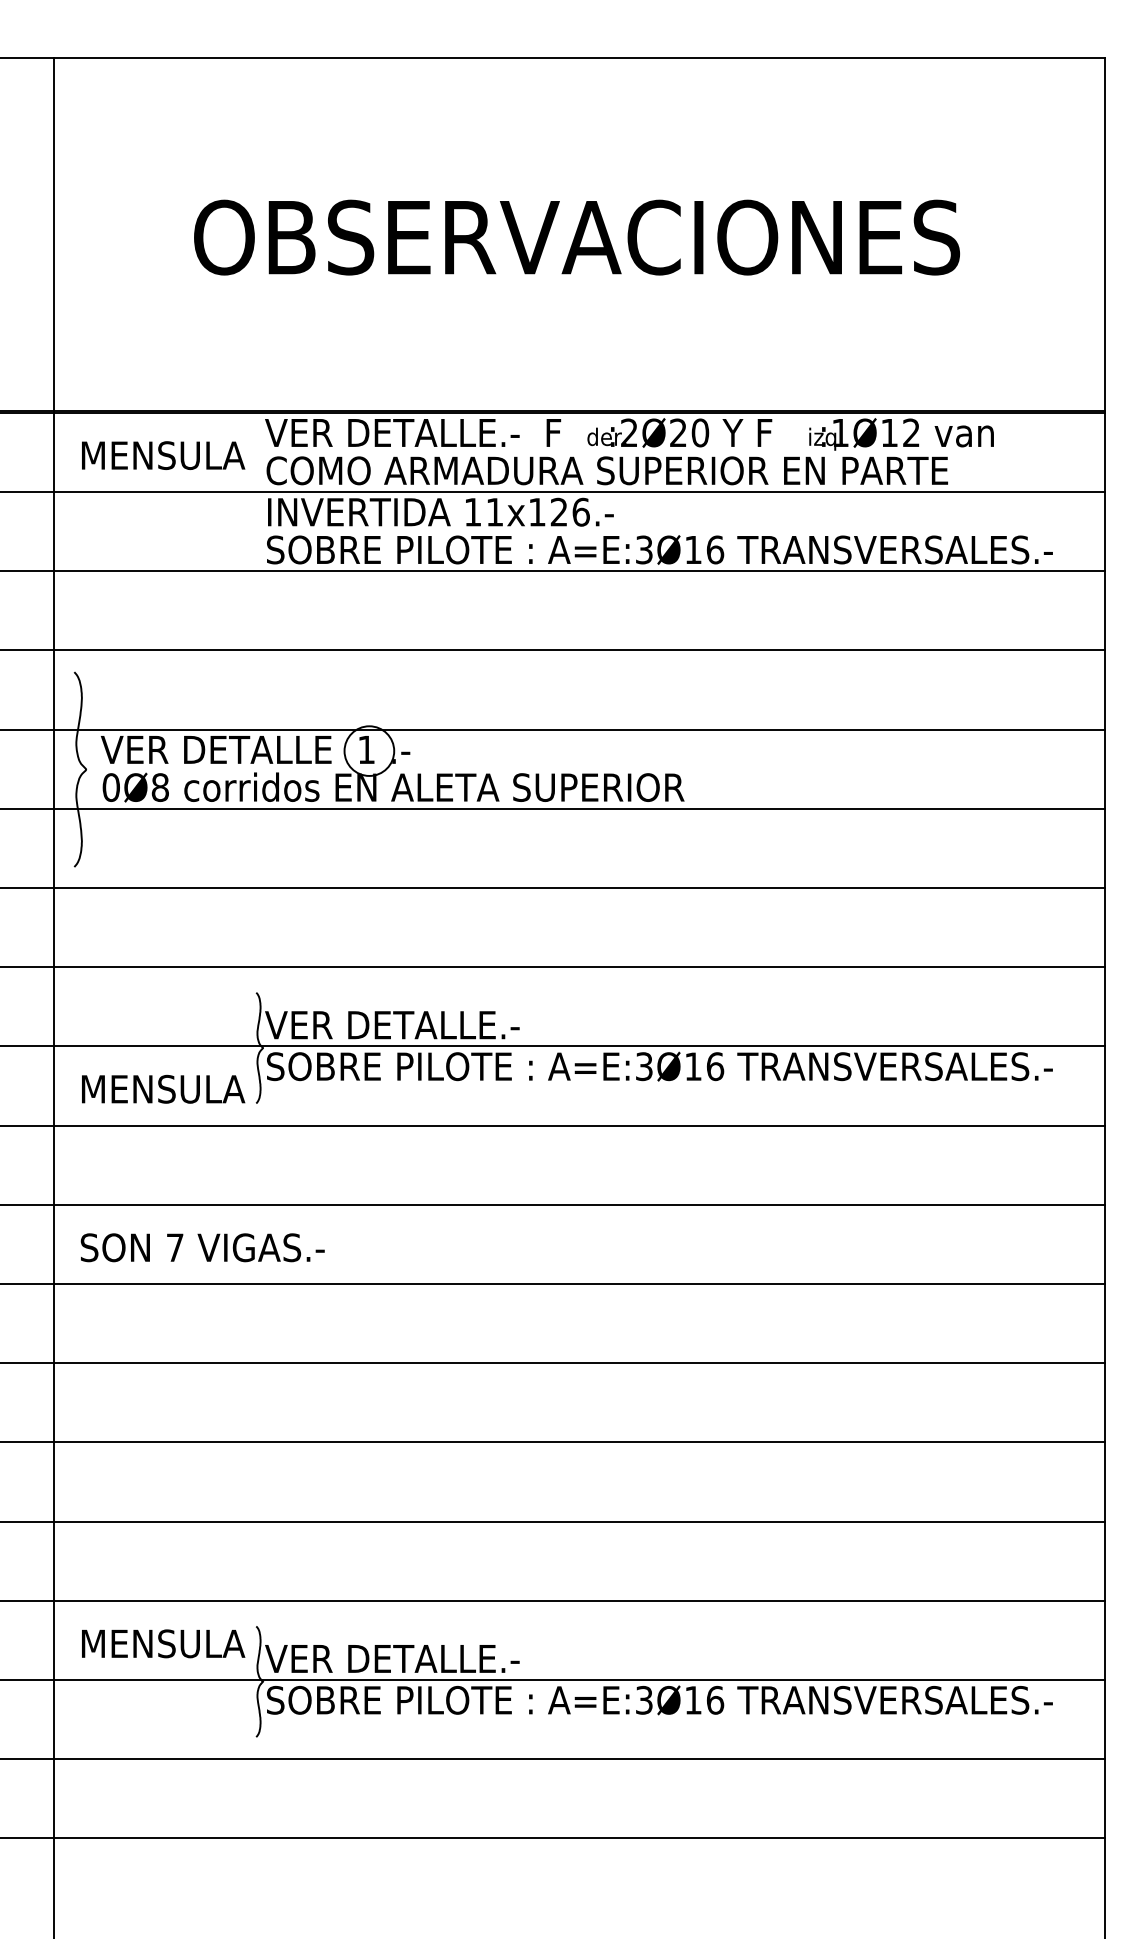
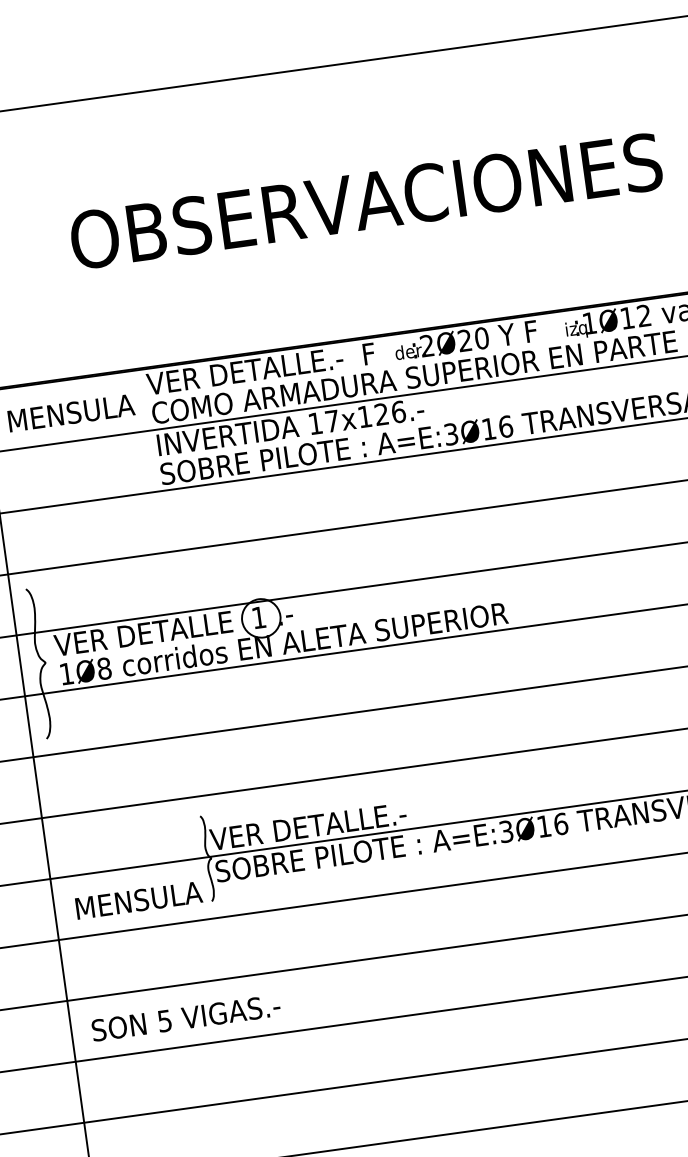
text: (494, 512) -> (332, 421), 11x126.- -> 17x126.-
text: (110, 787) -> (66, 673), 0Ø8 -> 1Ø8
text: (175, 1247) -> (165, 1020), 7 -> 5

